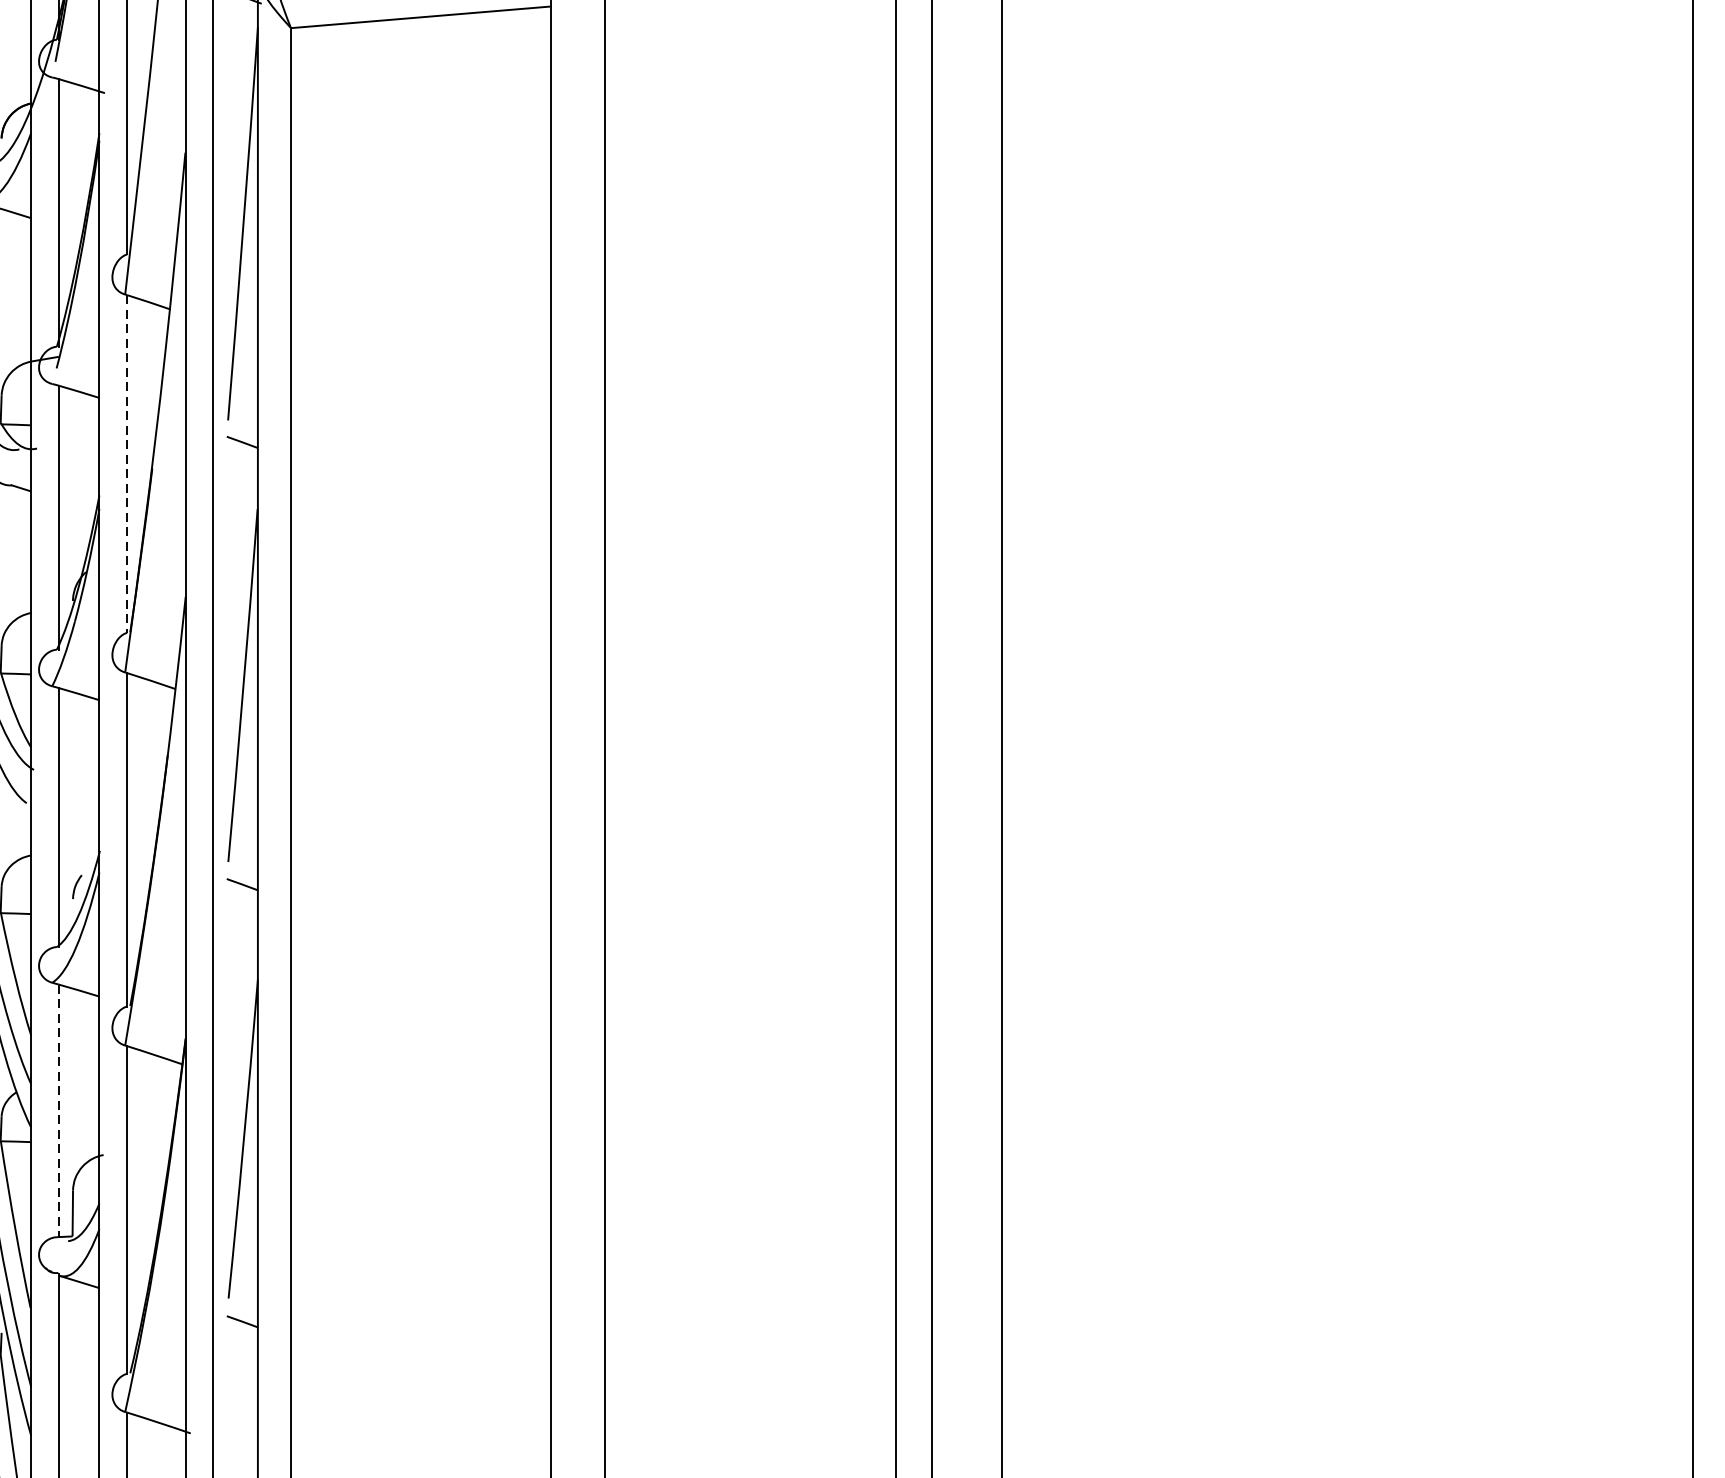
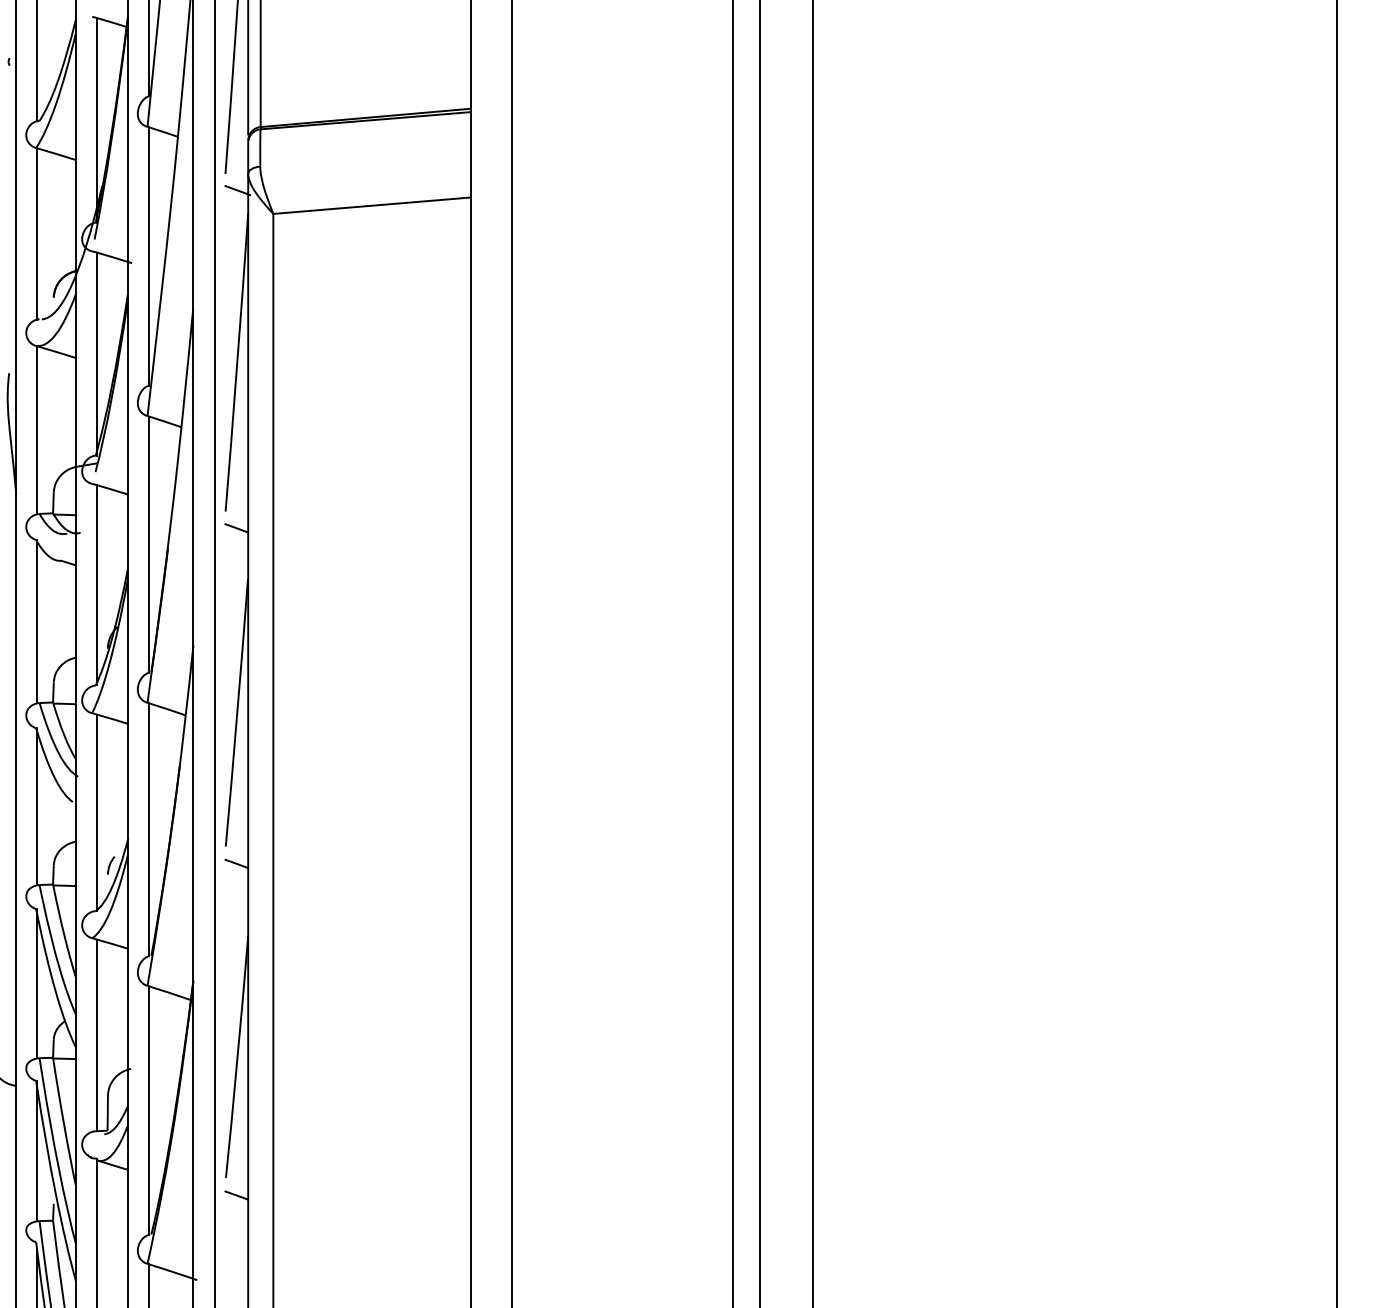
line: (127, 465) -> (149, 545), dashed -> solid
line: (59, 1110) -> (97, 1035), dashed -> solid

